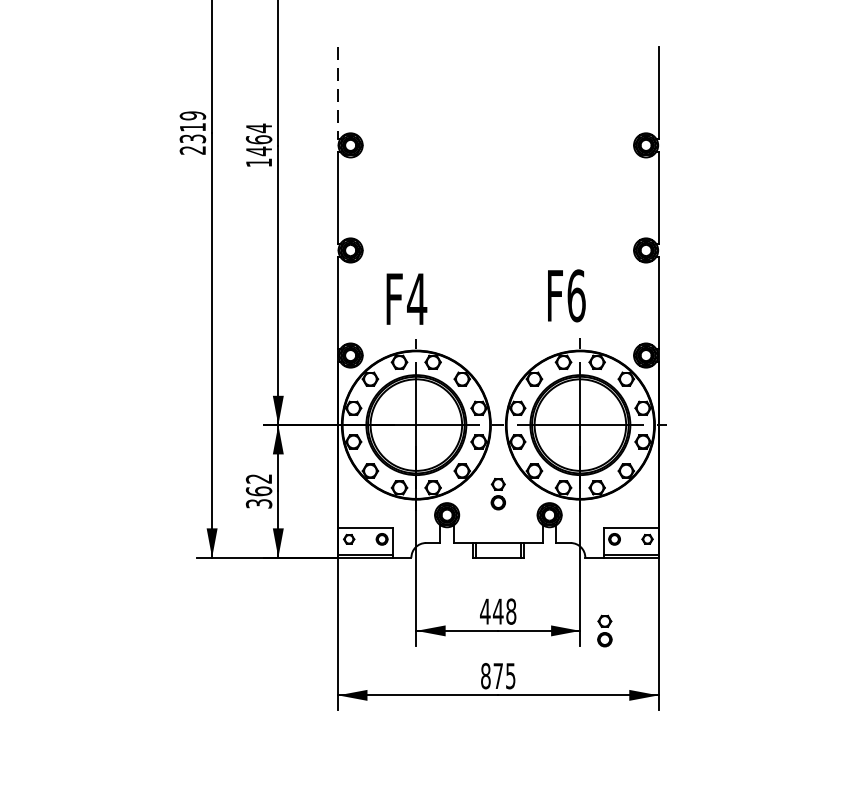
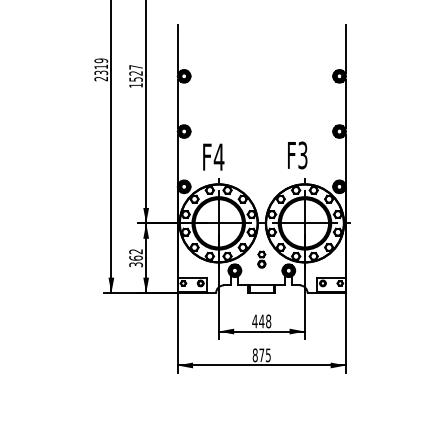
line: (337, 94) -> (177, 49), dashed -> solid
text: (258, 138) -> (135, 72), 1464 -> 1527
text: (575, 295) -> (302, 155), F6 -> F3
part: (604, 630) -> (317, 331), removed

